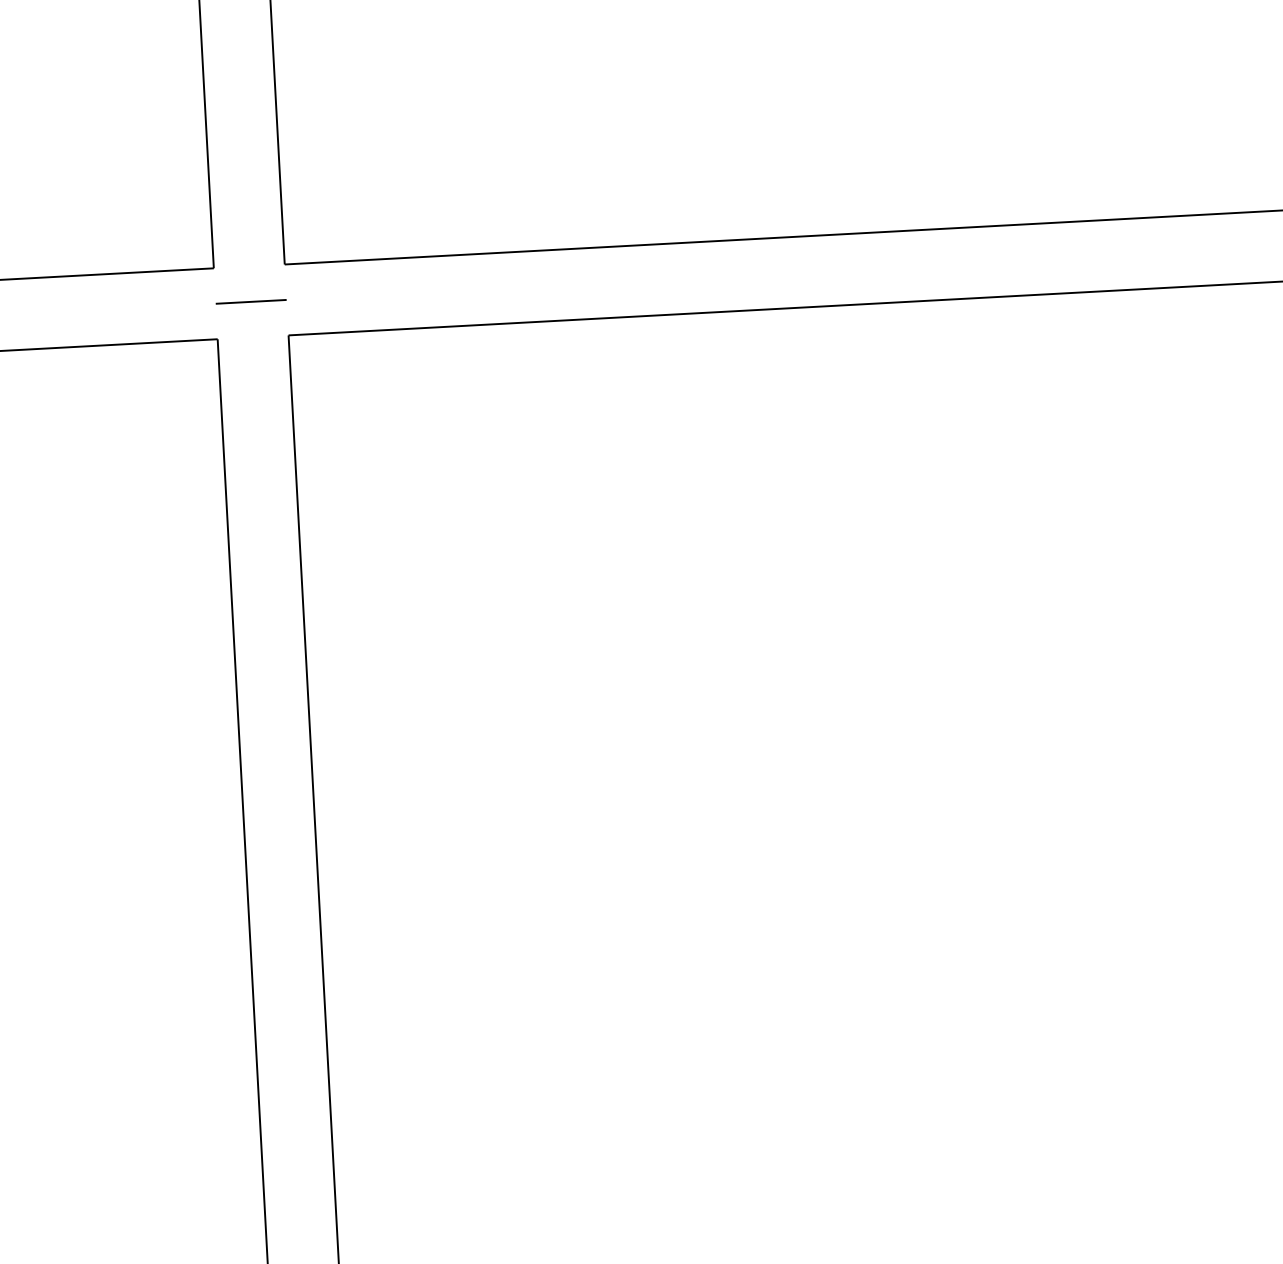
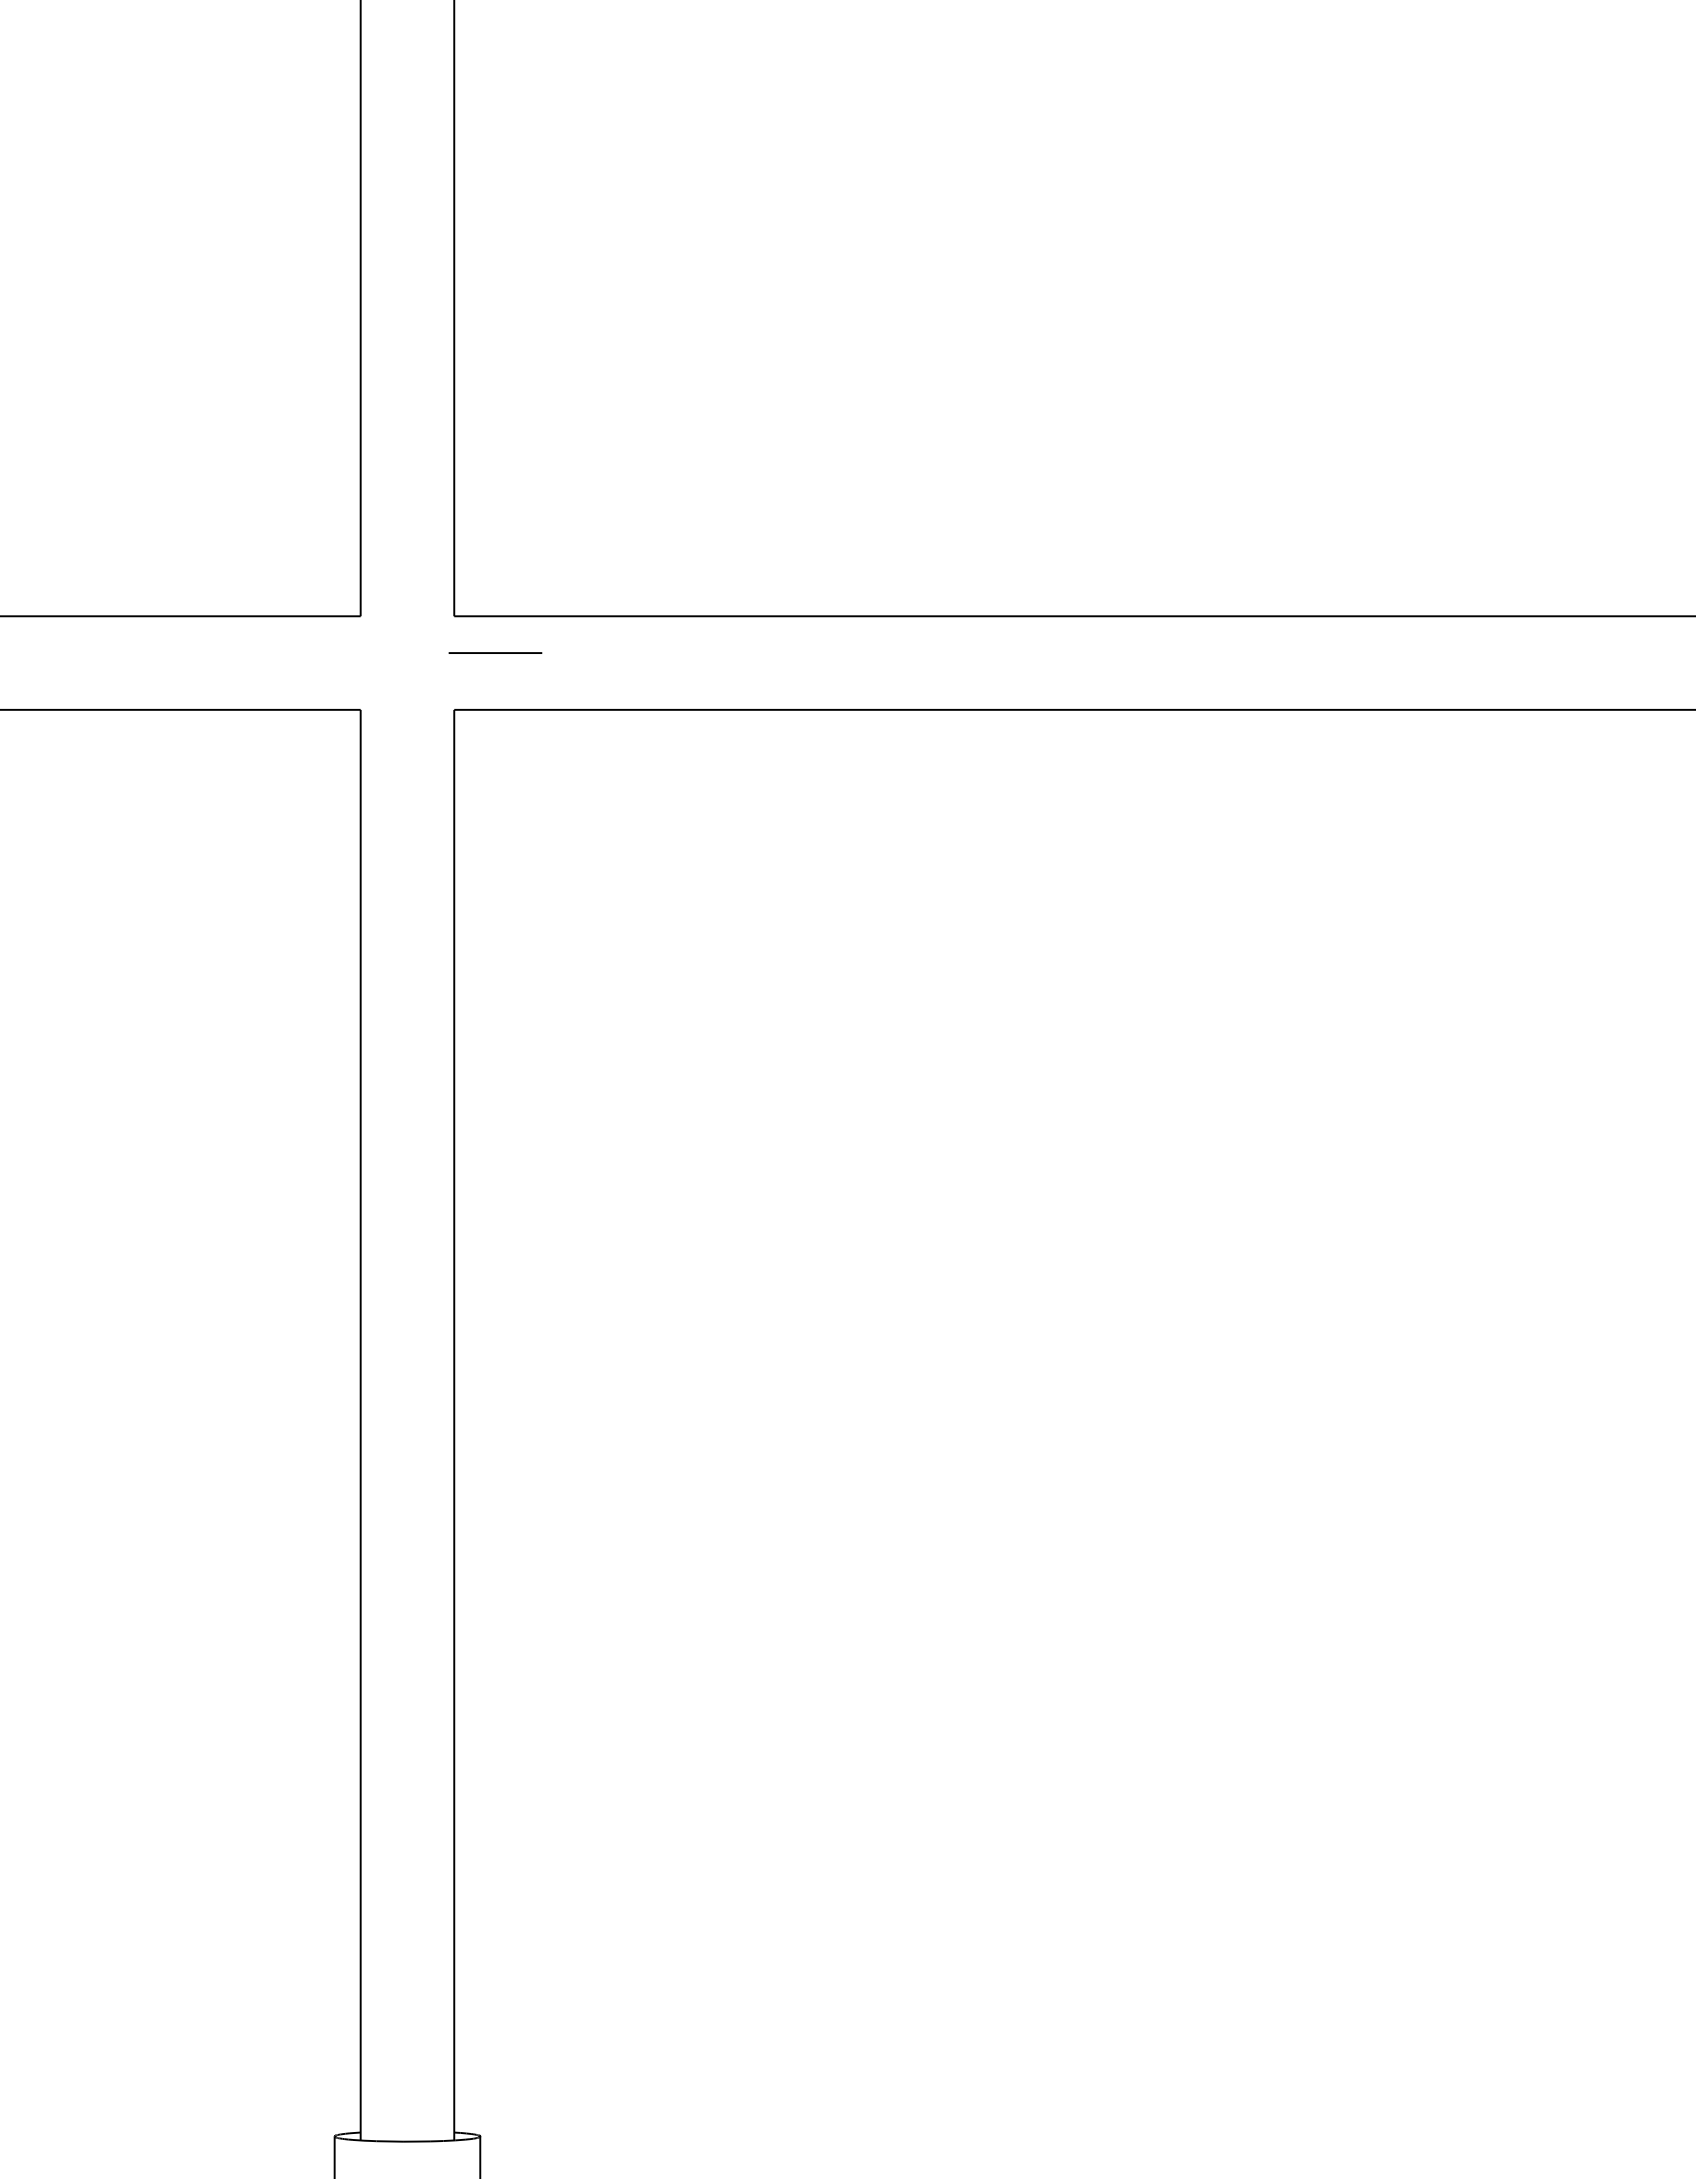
line: (251, 301) -> (495, 652), moved

